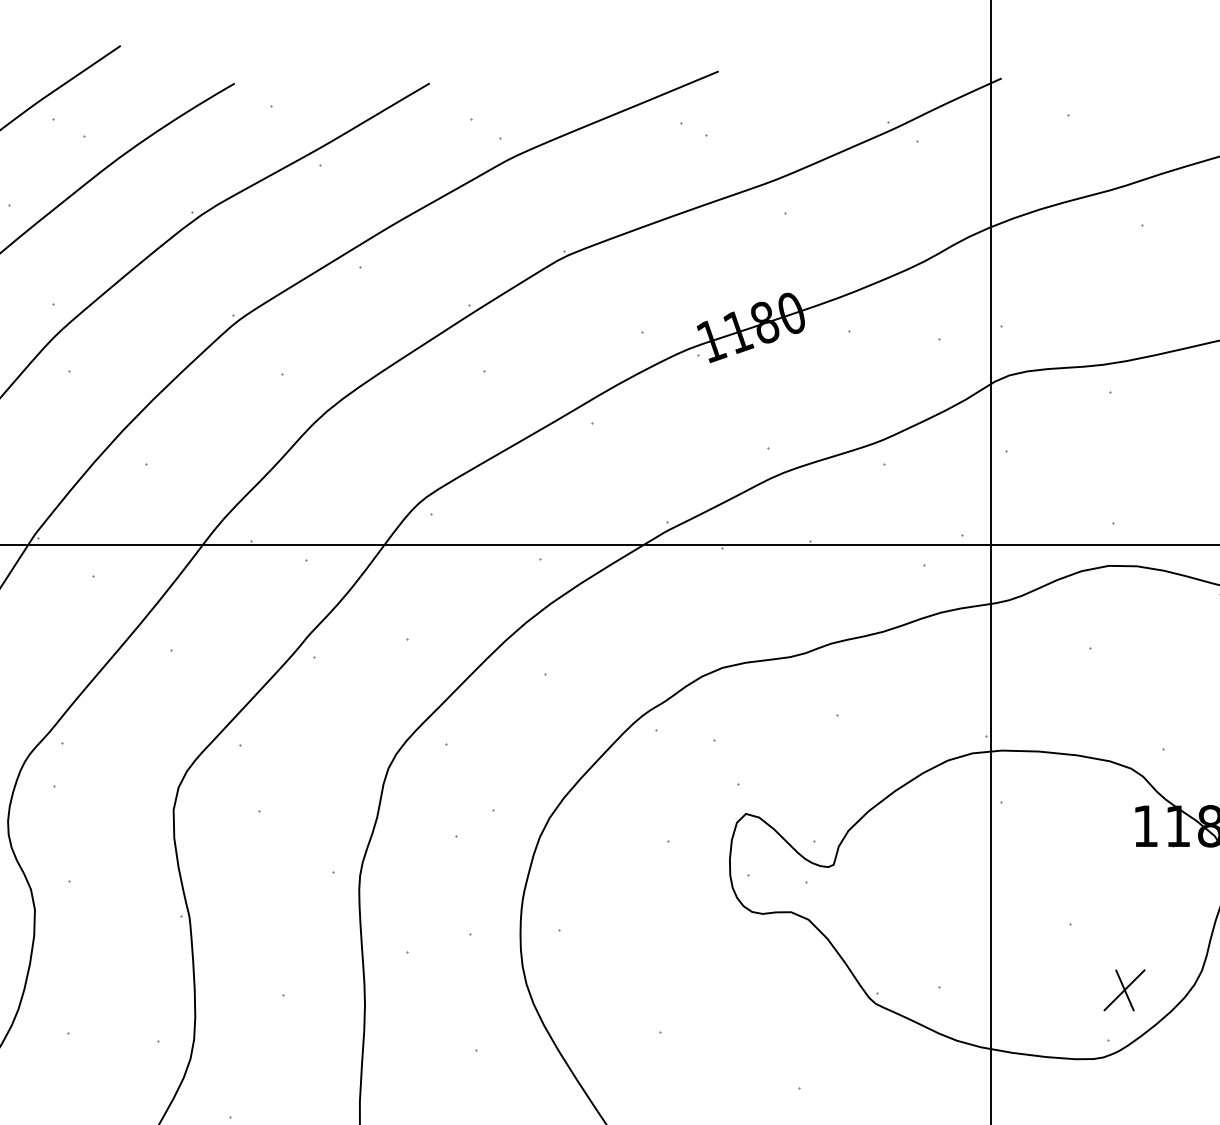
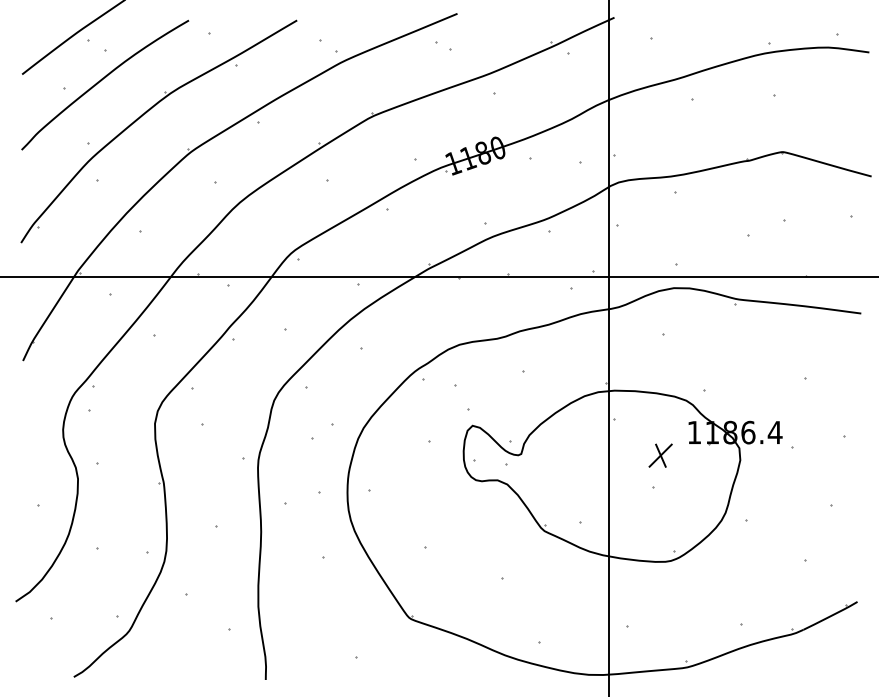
part: (1124, 989) -> (660, 455), moved

